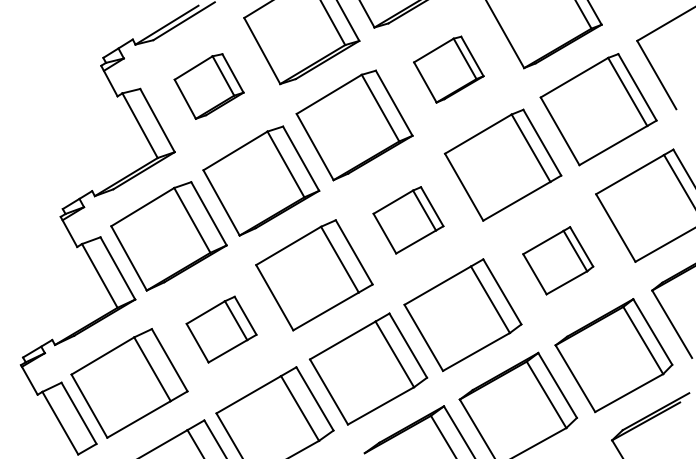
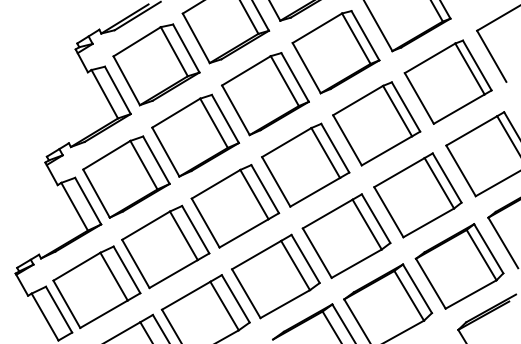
part: (448, 69) -> (335, 52), size x1.67
part: (209, 85) -> (156, 64), size x1.67
part: (408, 219) -> (305, 164), size x1.67
part: (557, 260) -> (417, 195), size x1.67
part: (221, 328) -> (165, 246), size x1.67

